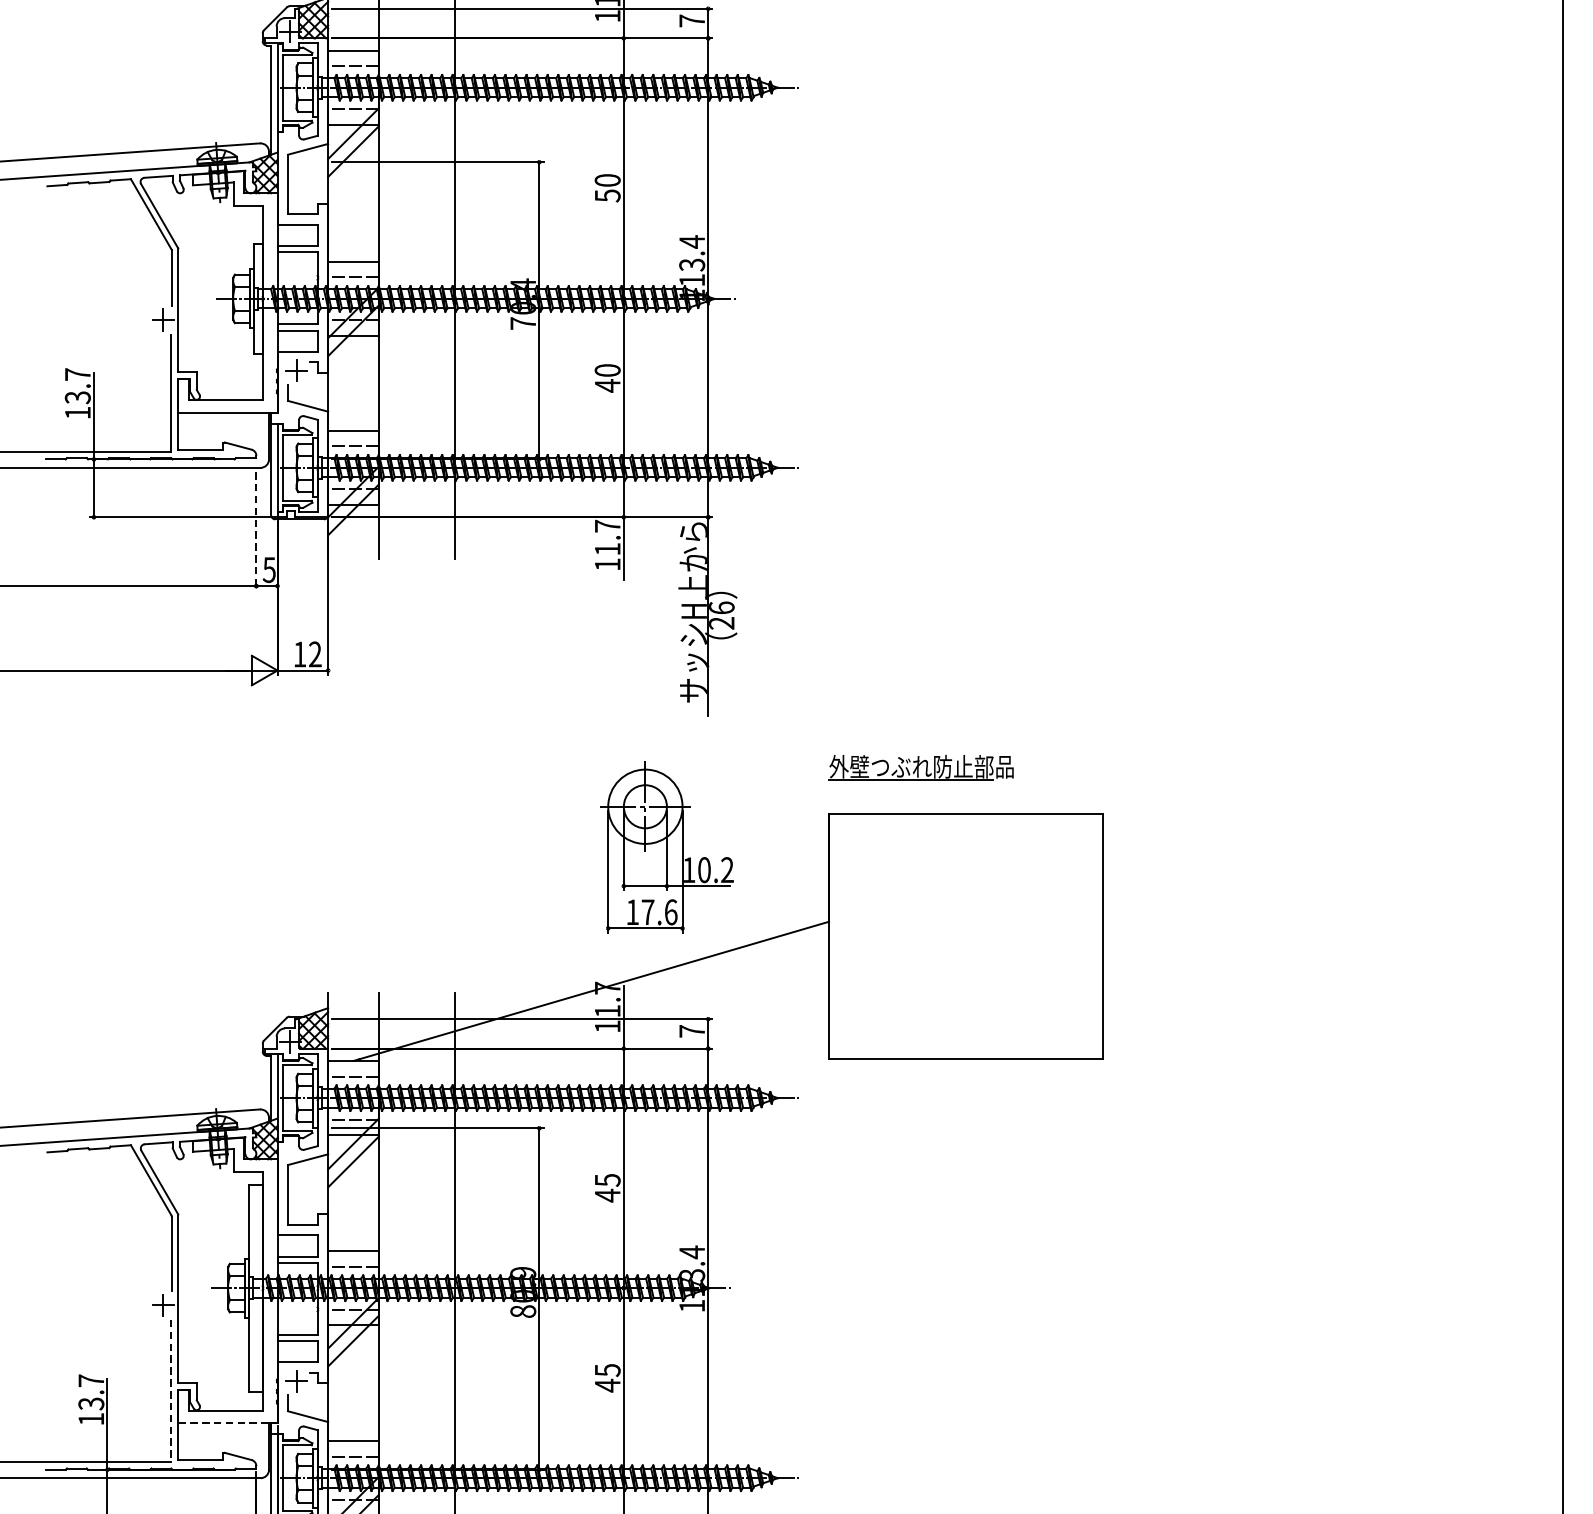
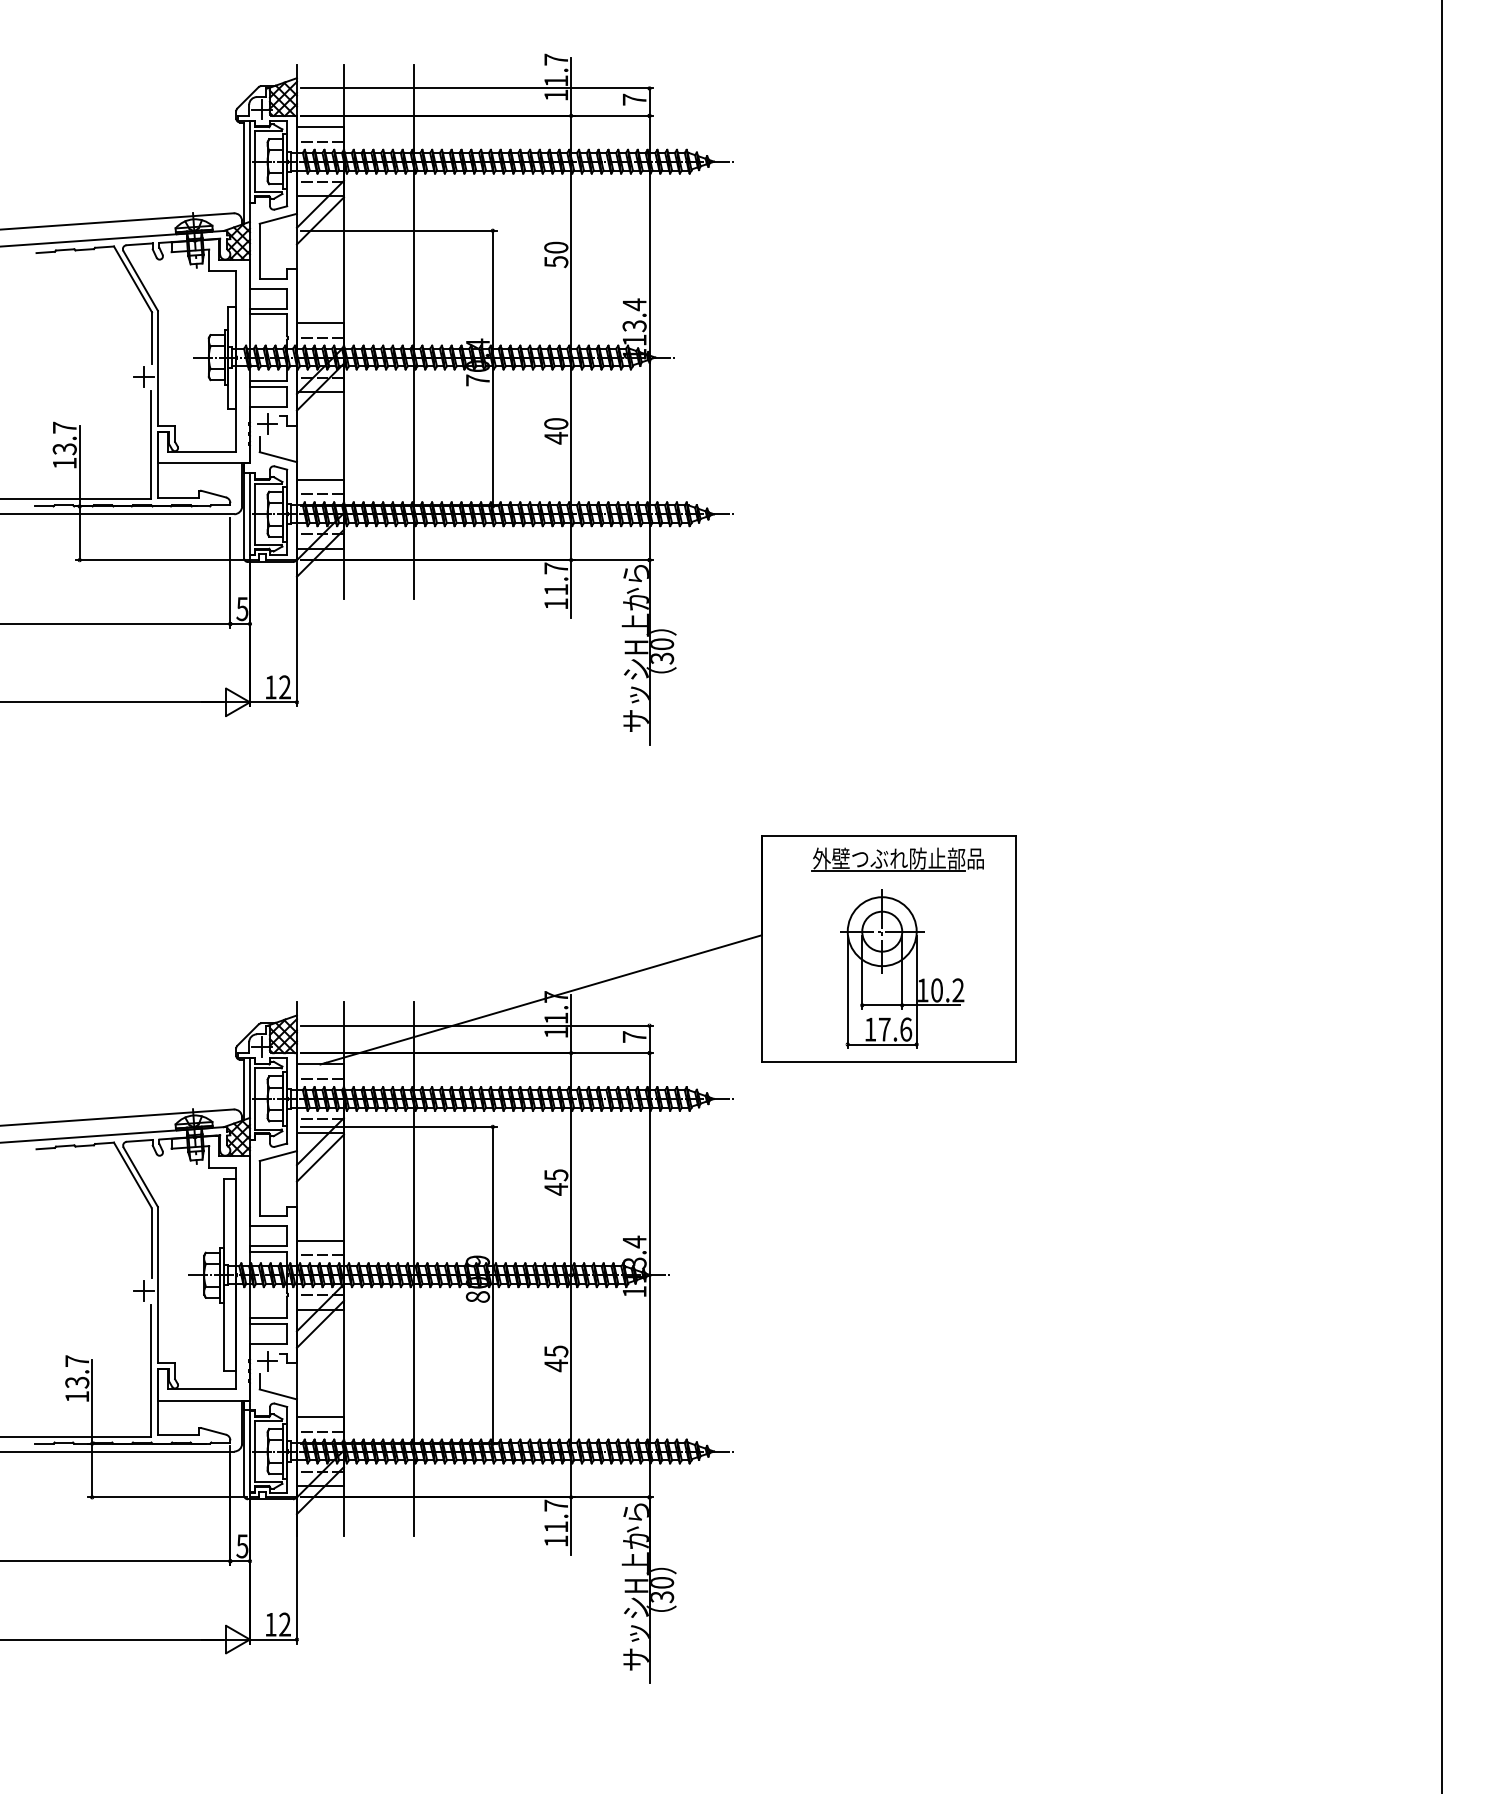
line: (256, 531) -> (230, 573), dashed -> solid
text: (722, 615) -> (662, 651), 26 -> 30
part: (920, 767) -> (897, 859), moved
part: (667, 846) -> (902, 968), moved
line: (170, 1391) -> (150, 1371), dashed -> solid
line: (228, 1423) -> (204, 1400), dashed -> solid

